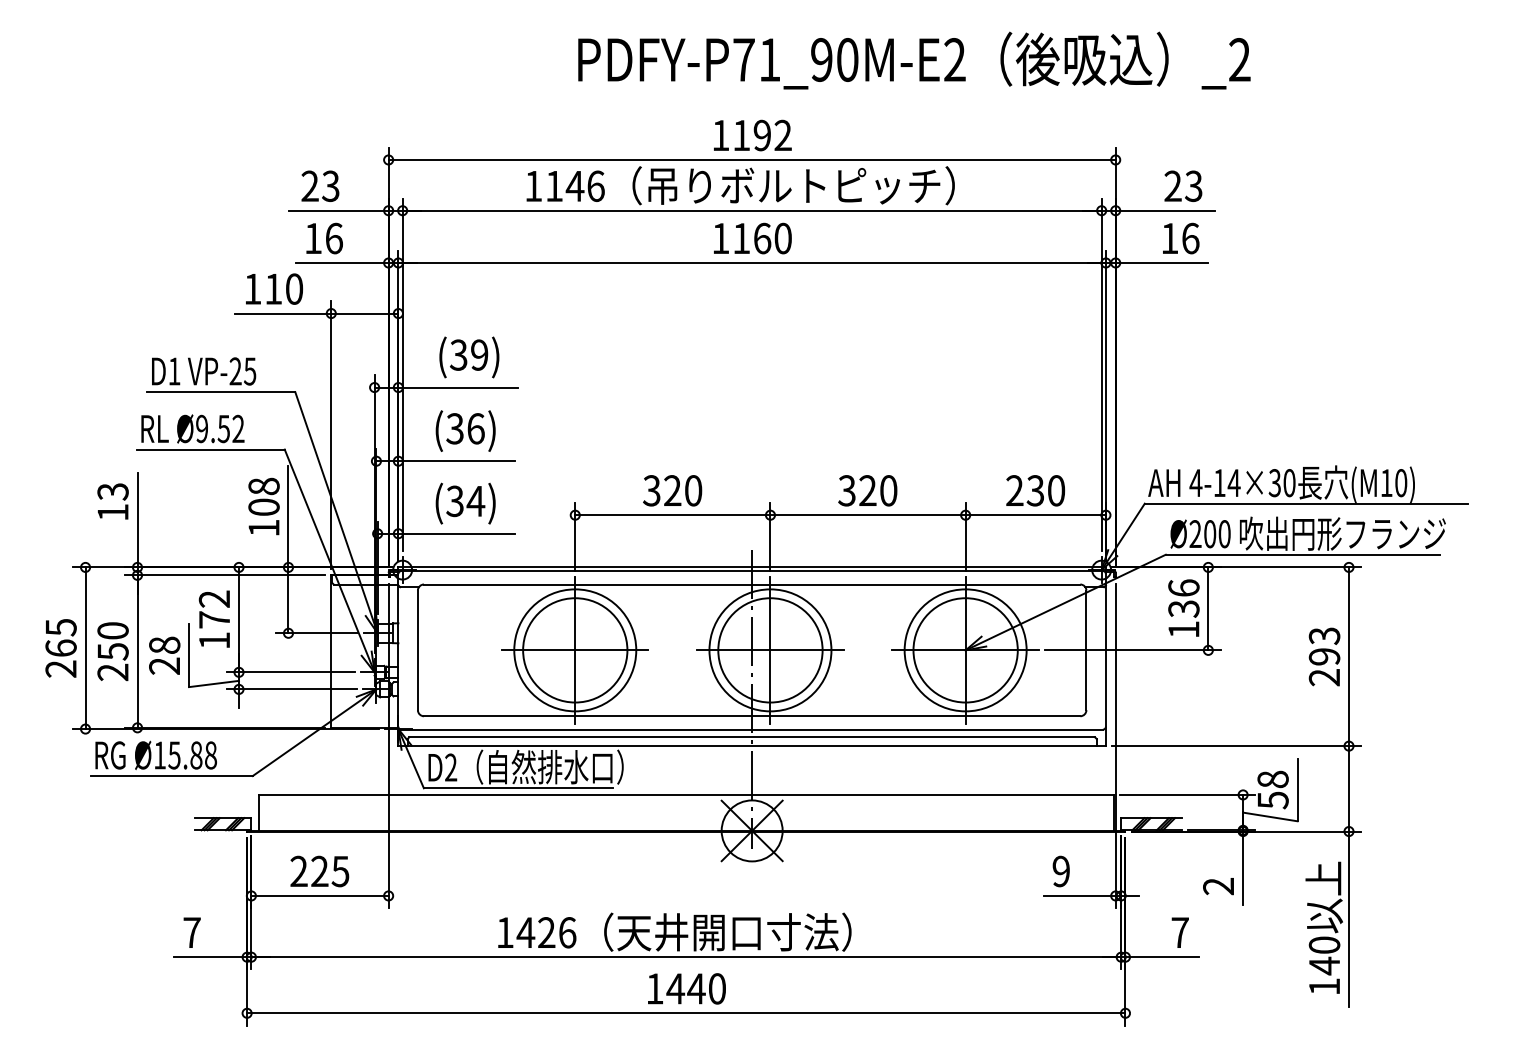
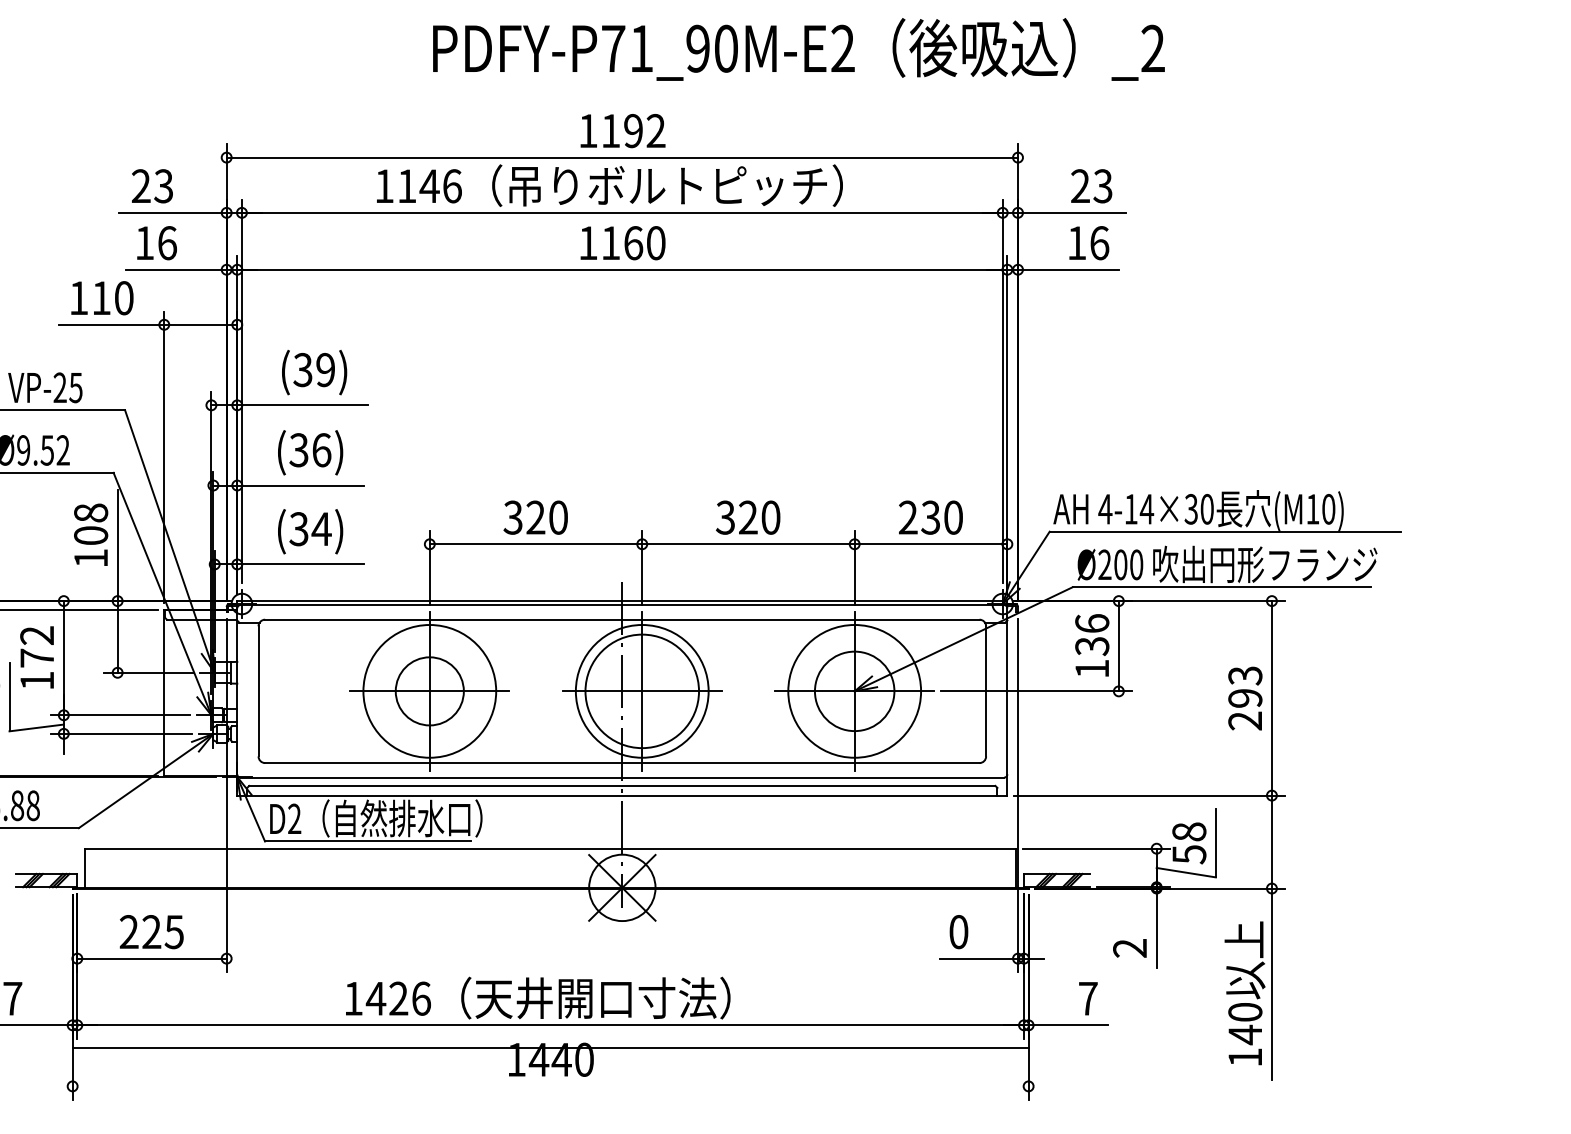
circle: (575, 650) -> (430, 691), size x0.6
circle: (965, 650) -> (854, 691), size x0.7
text: (1060, 871) -> (957, 932), 9 -> 0
line: (686, 1013) -> (550, 1048), moved

